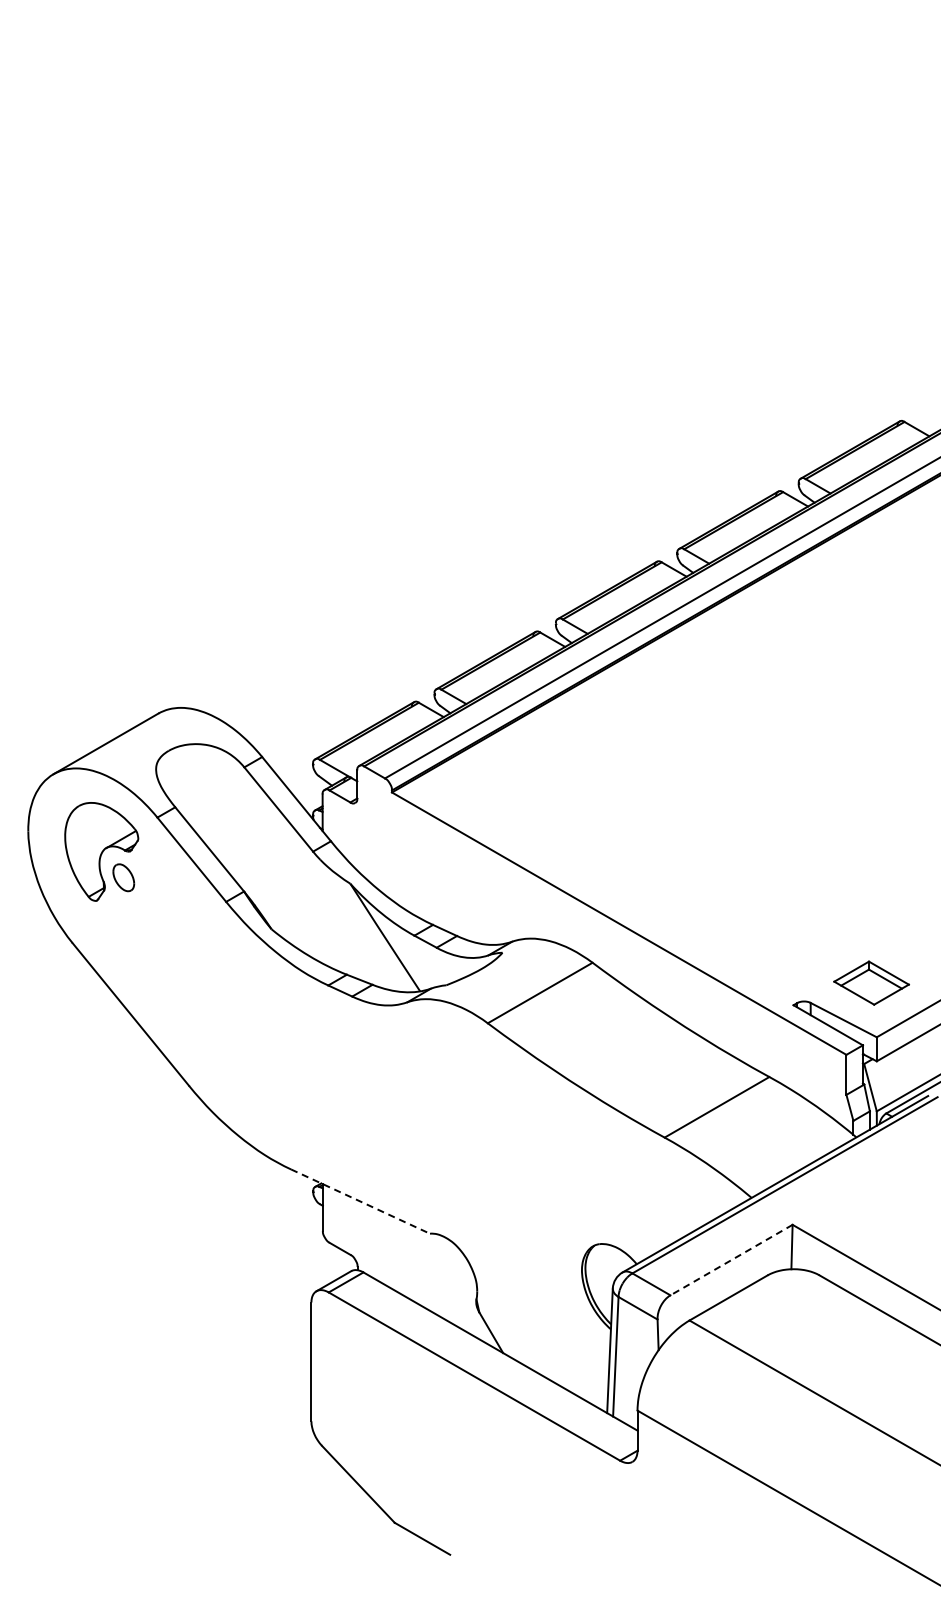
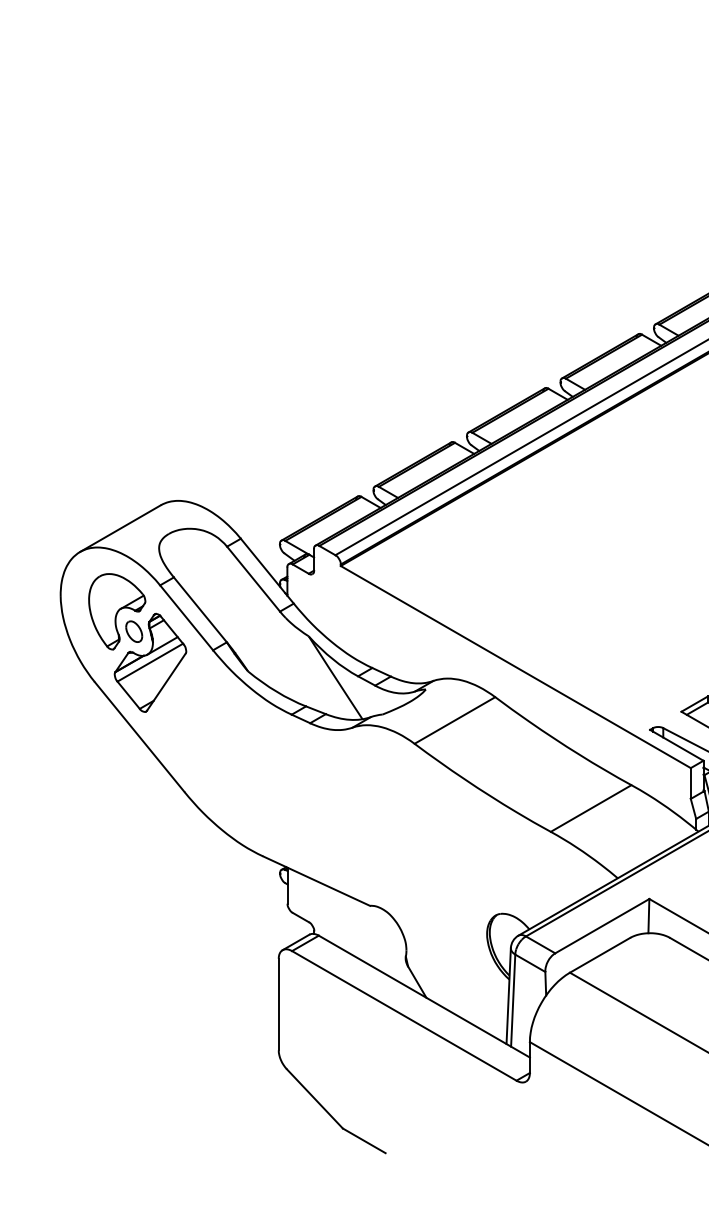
part: (144, 917) -> (150, 662), added
line: (360, 1201) -> (316, 881), dashed -> solid
line: (731, 1260) -> (602, 926), dashed -> solid

